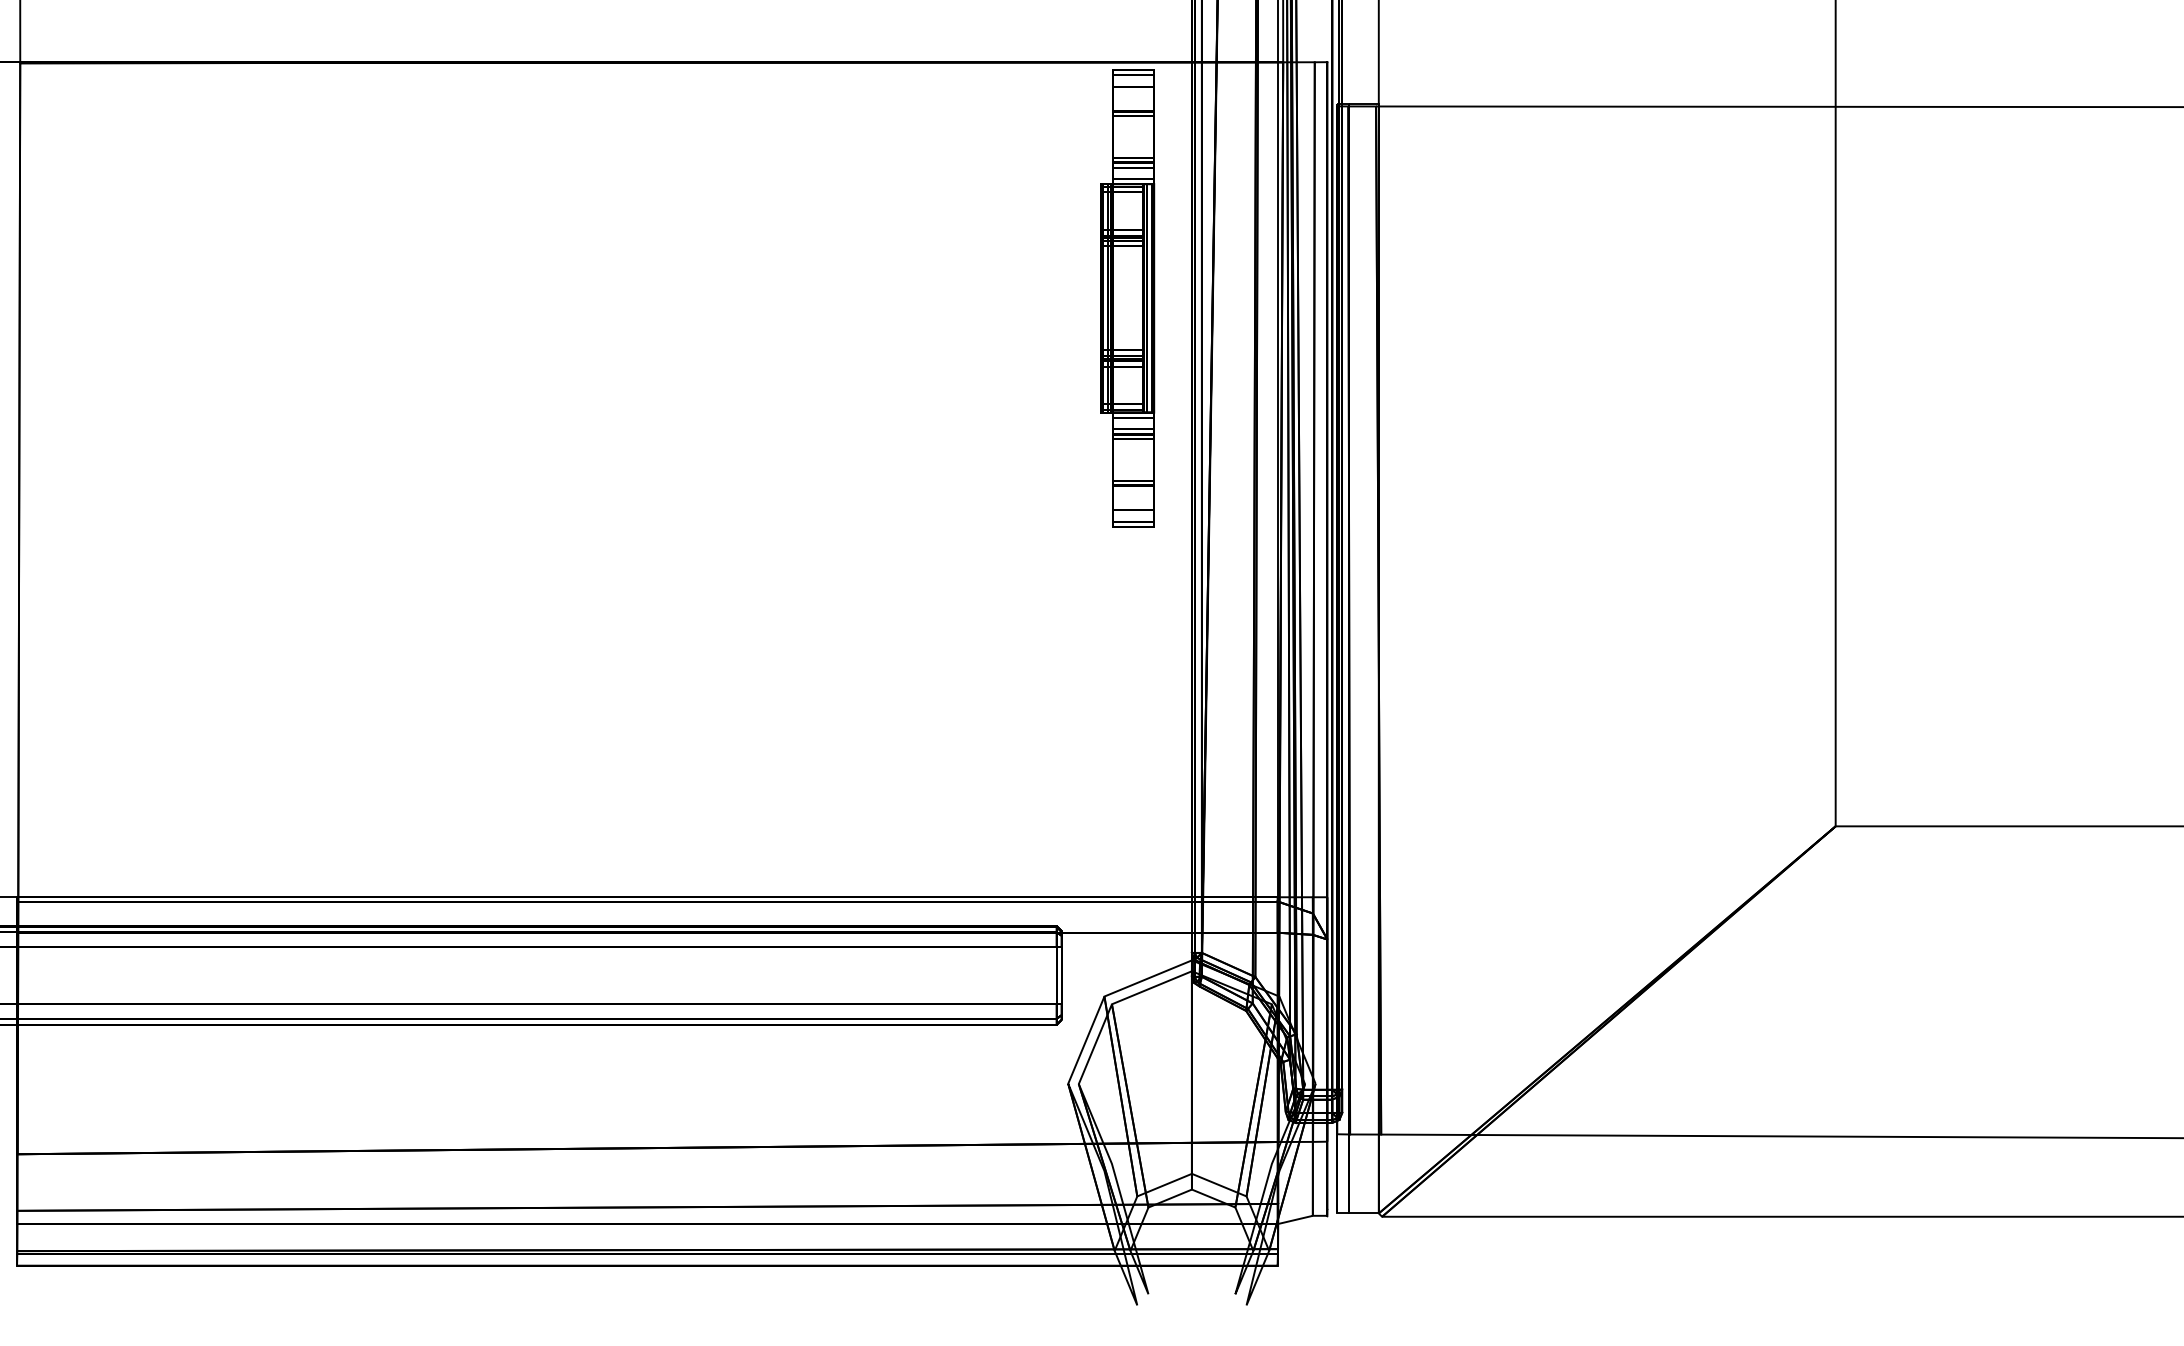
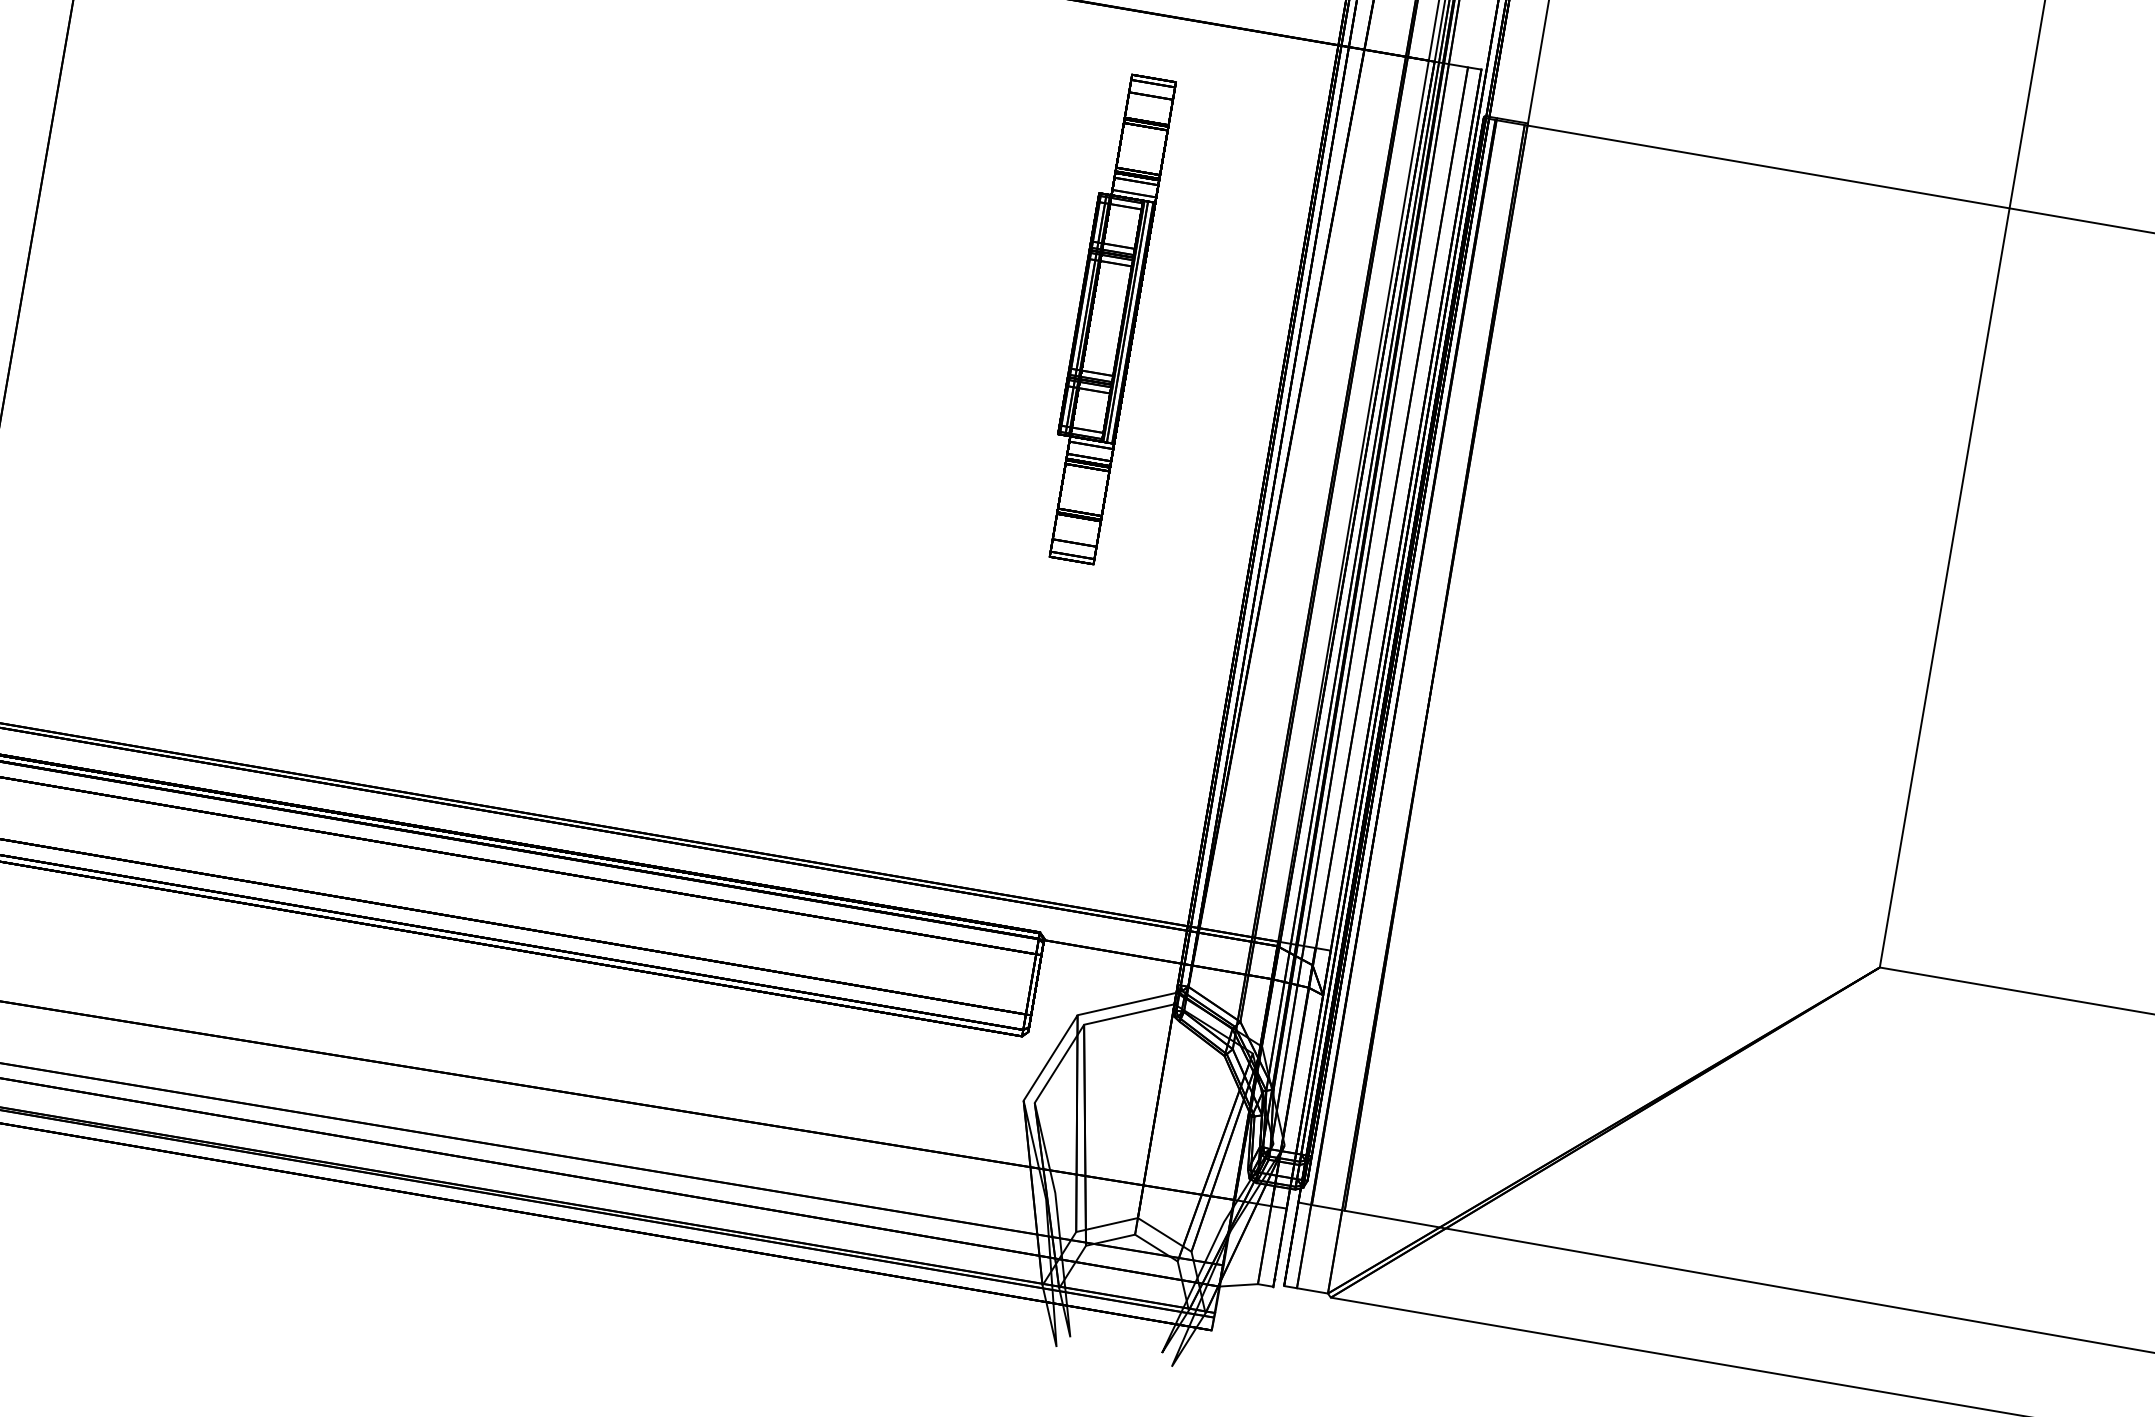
part: (1127, 298) -> (1106, 318), moved

